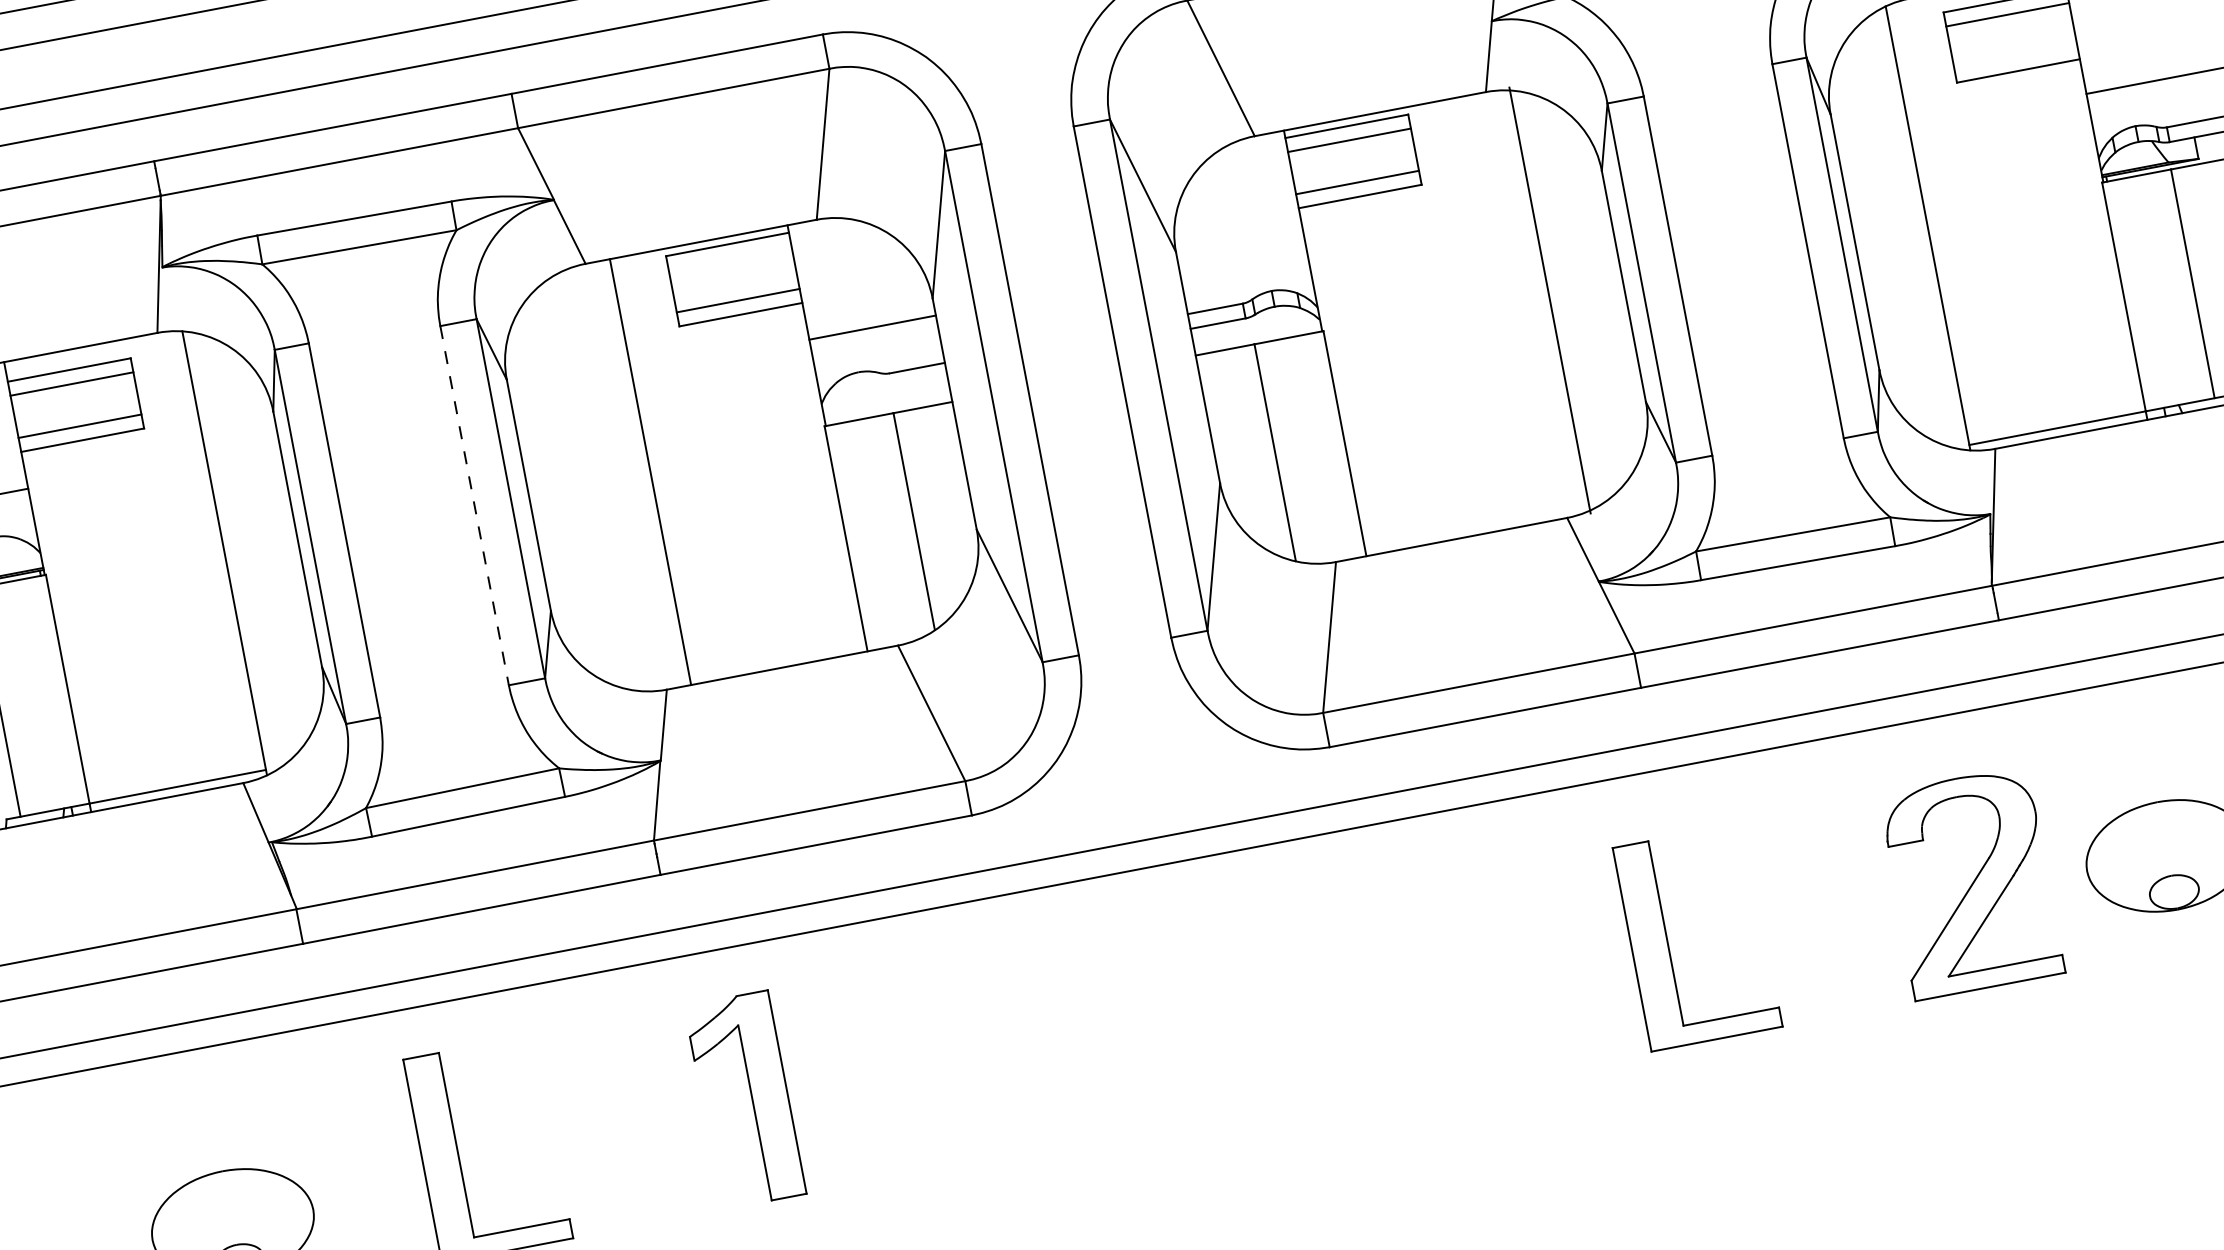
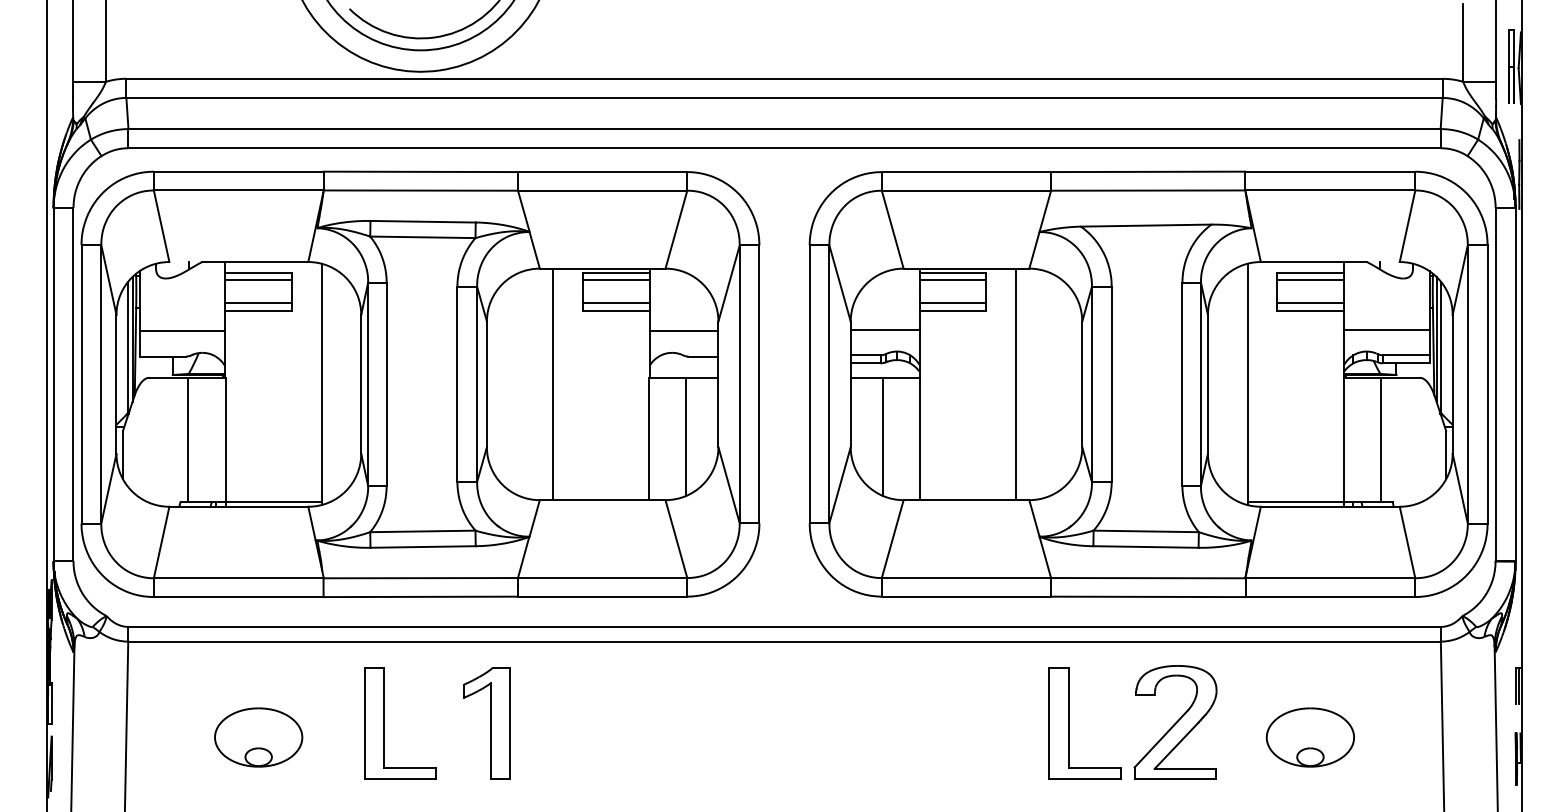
line: (2015, 57) -> (1310, 303), added
line: (1240, 254) -> (884, 329), added
line: (728, 259) -> (615, 280), added
line: (1550, 300) -> (1016, 384), moved
line: (474, 505) -> (457, 384), dashed -> solid
part: (1970, 883) -> (1175, 722), moved
part: (1669, 943) -> (1069, 723), moved
part: (744, 1100) -> (486, 723), moved

